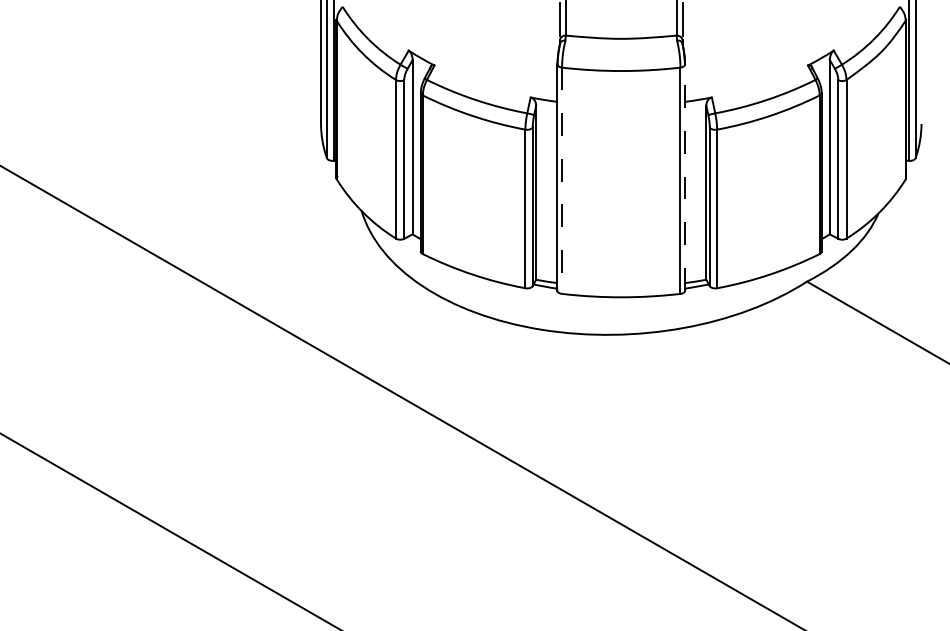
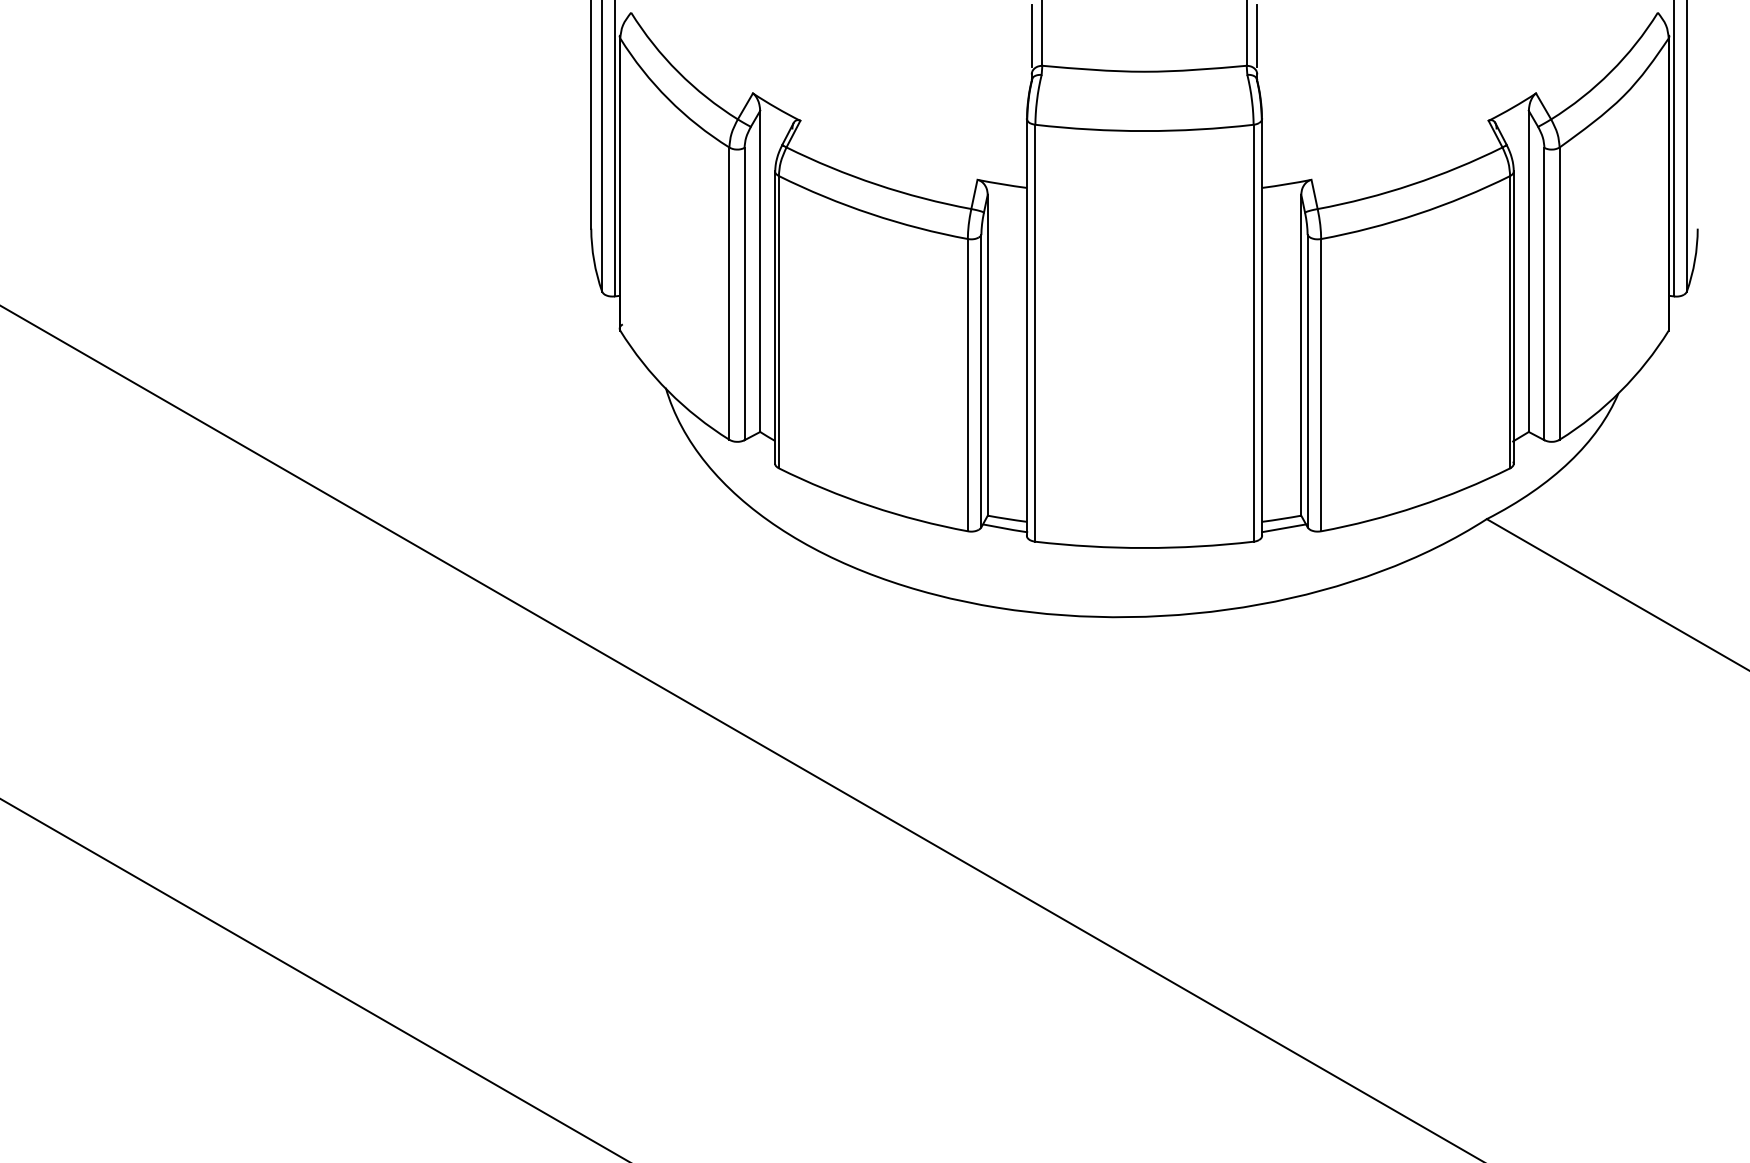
line: (685, 177) -> (1262, 327), dashed -> solid
line: (562, 181) -> (1036, 334), dashed -> solid

